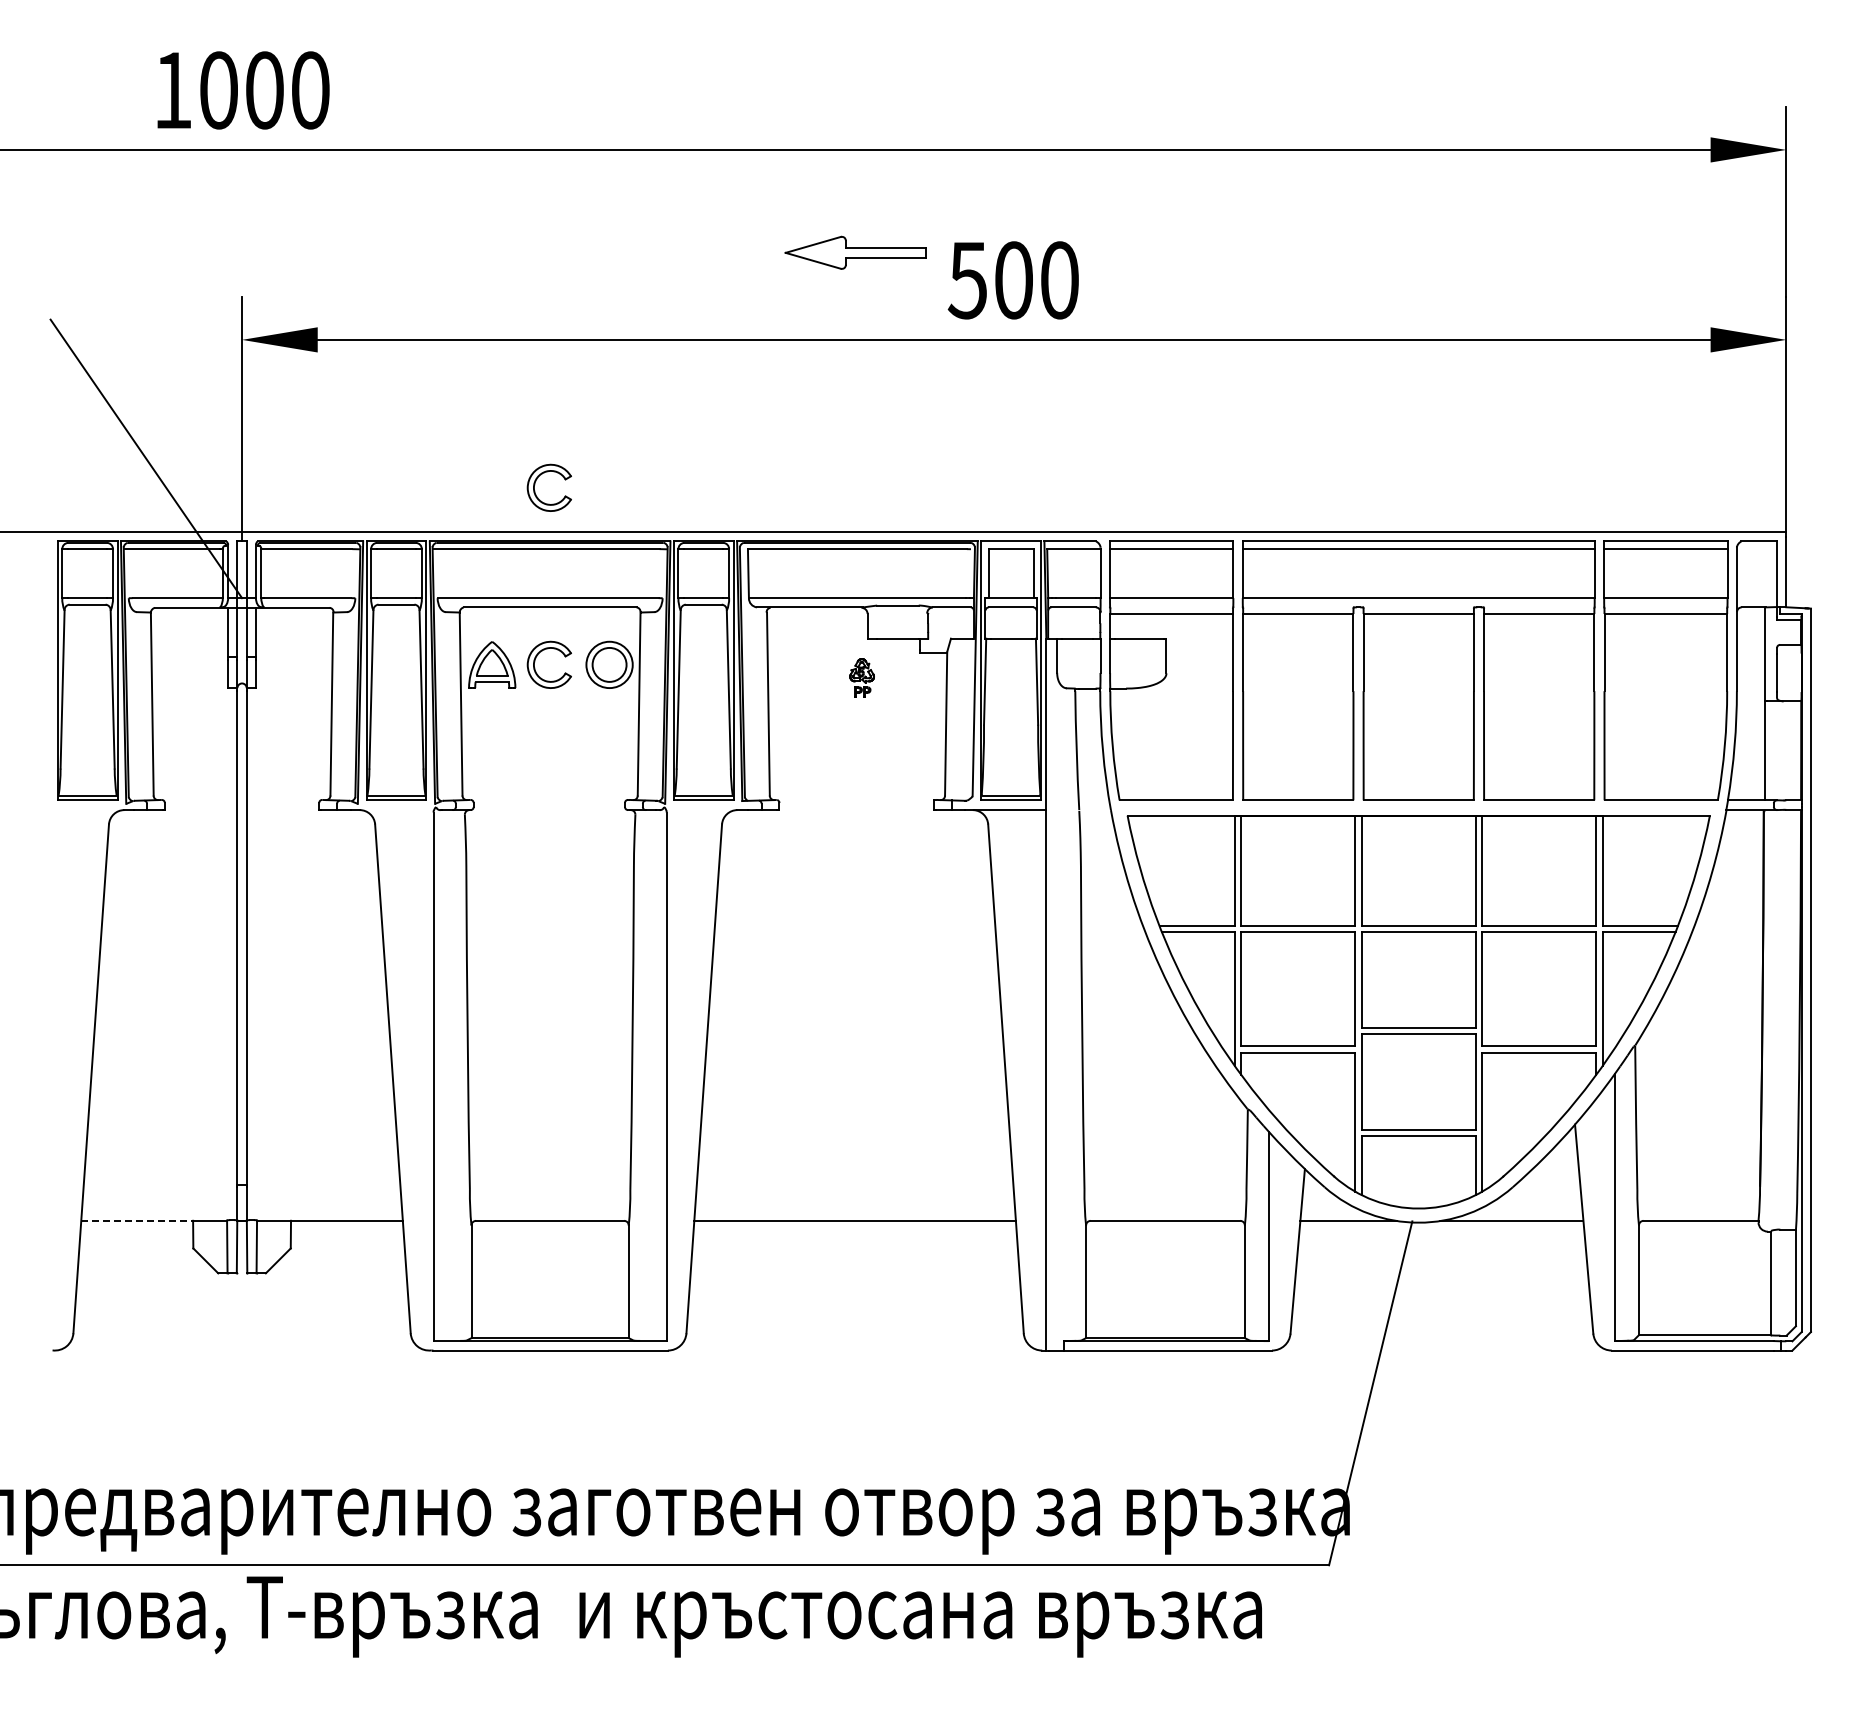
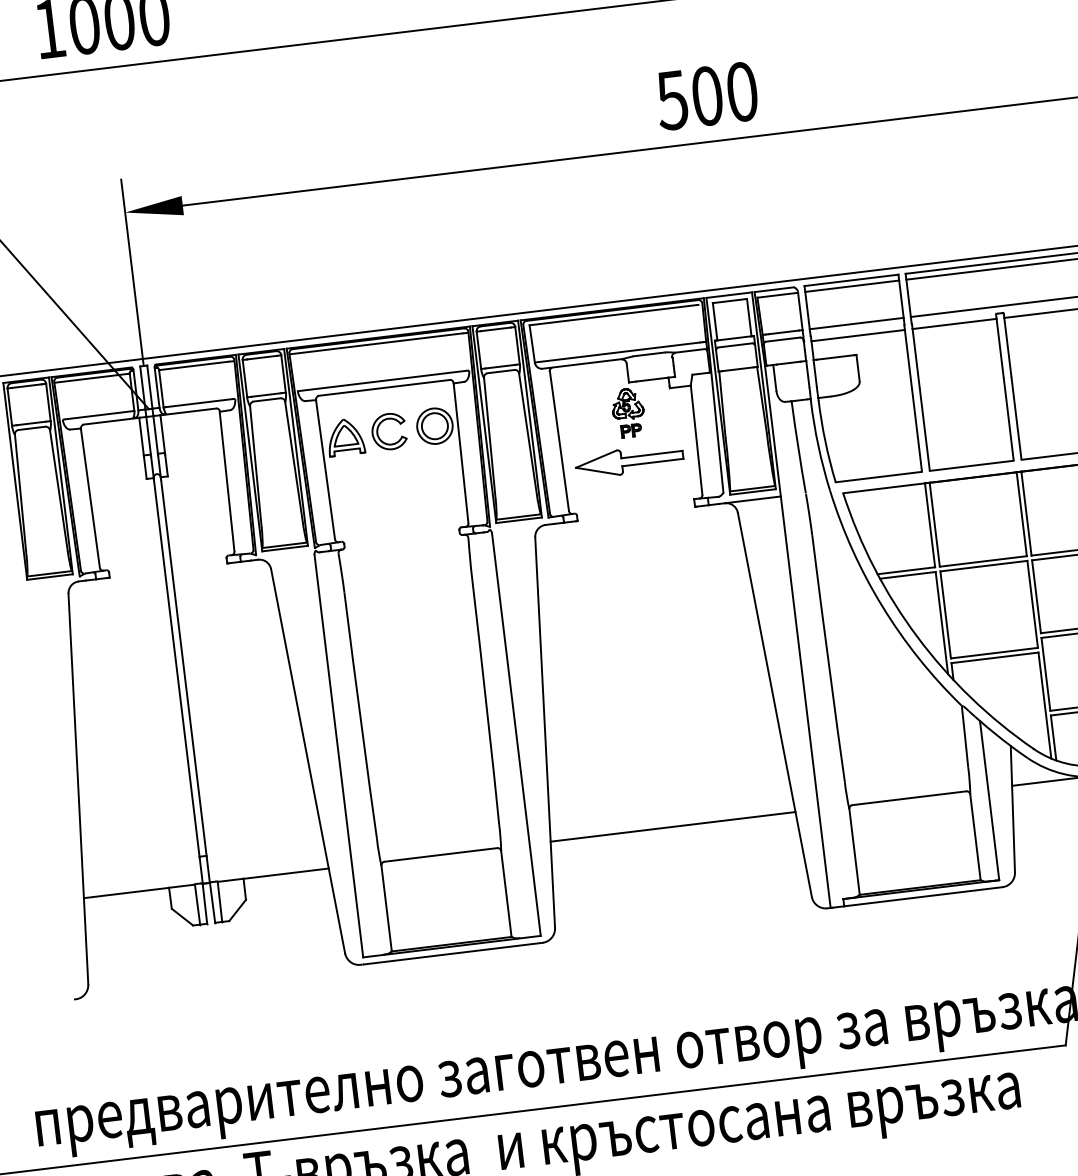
part: (855, 252) -> (629, 461), moved
part: (535, 484) -> (361, 295), removed
part: (861, 677) -> (627, 412), size x1.67
line: (137, 1220) -> (126, 892), dashed -> solid

